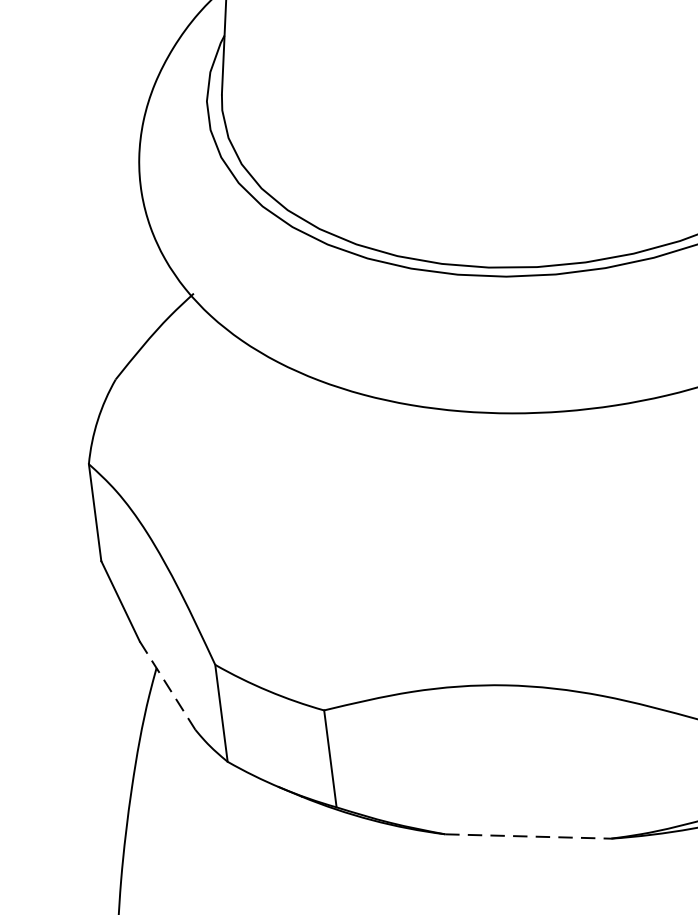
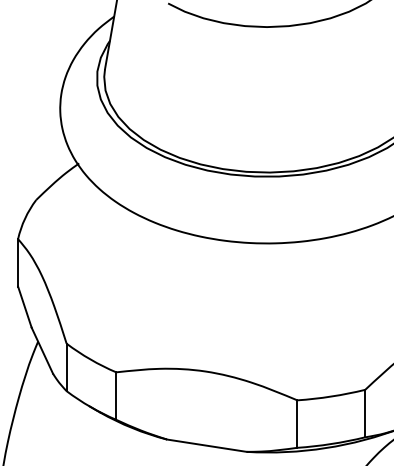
line: (168, 687) -> (42, 351), dashed -> solid
line: (529, 835) -> (207, 445), dashed -> solid

